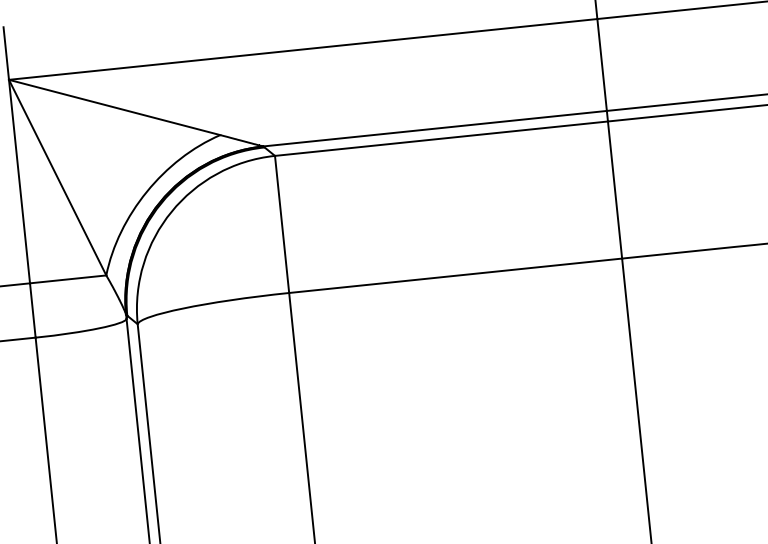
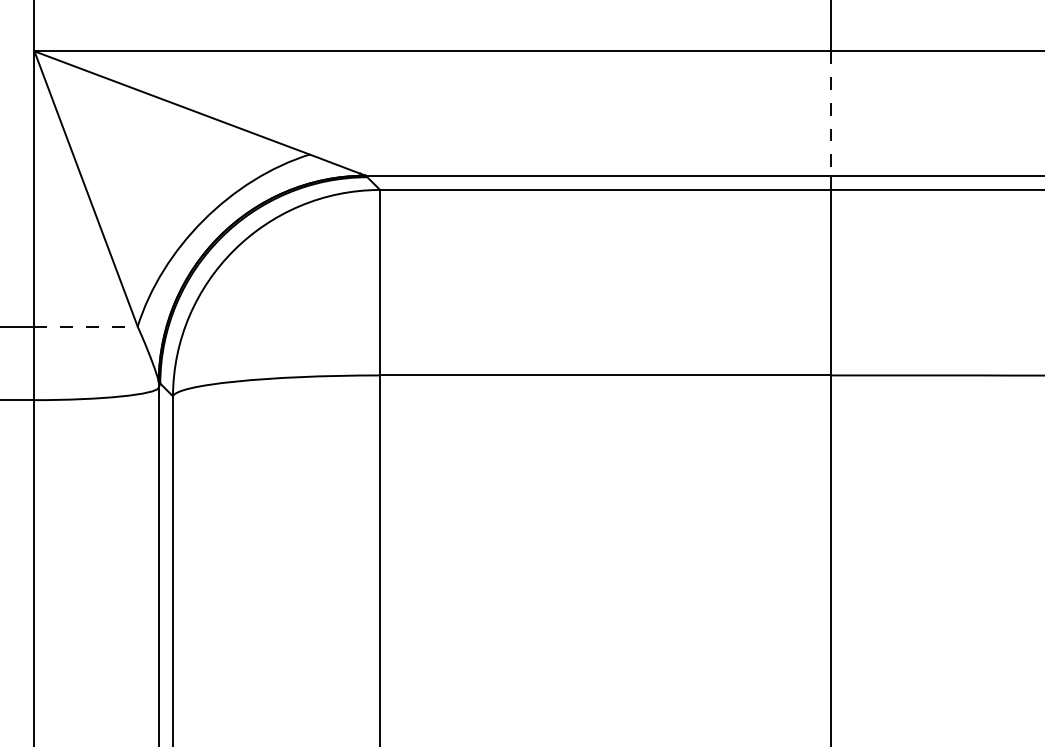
line: (602, 65) -> (830, 114), solid -> dashed
line: (68, 279) -> (86, 326), solid -> dashed

